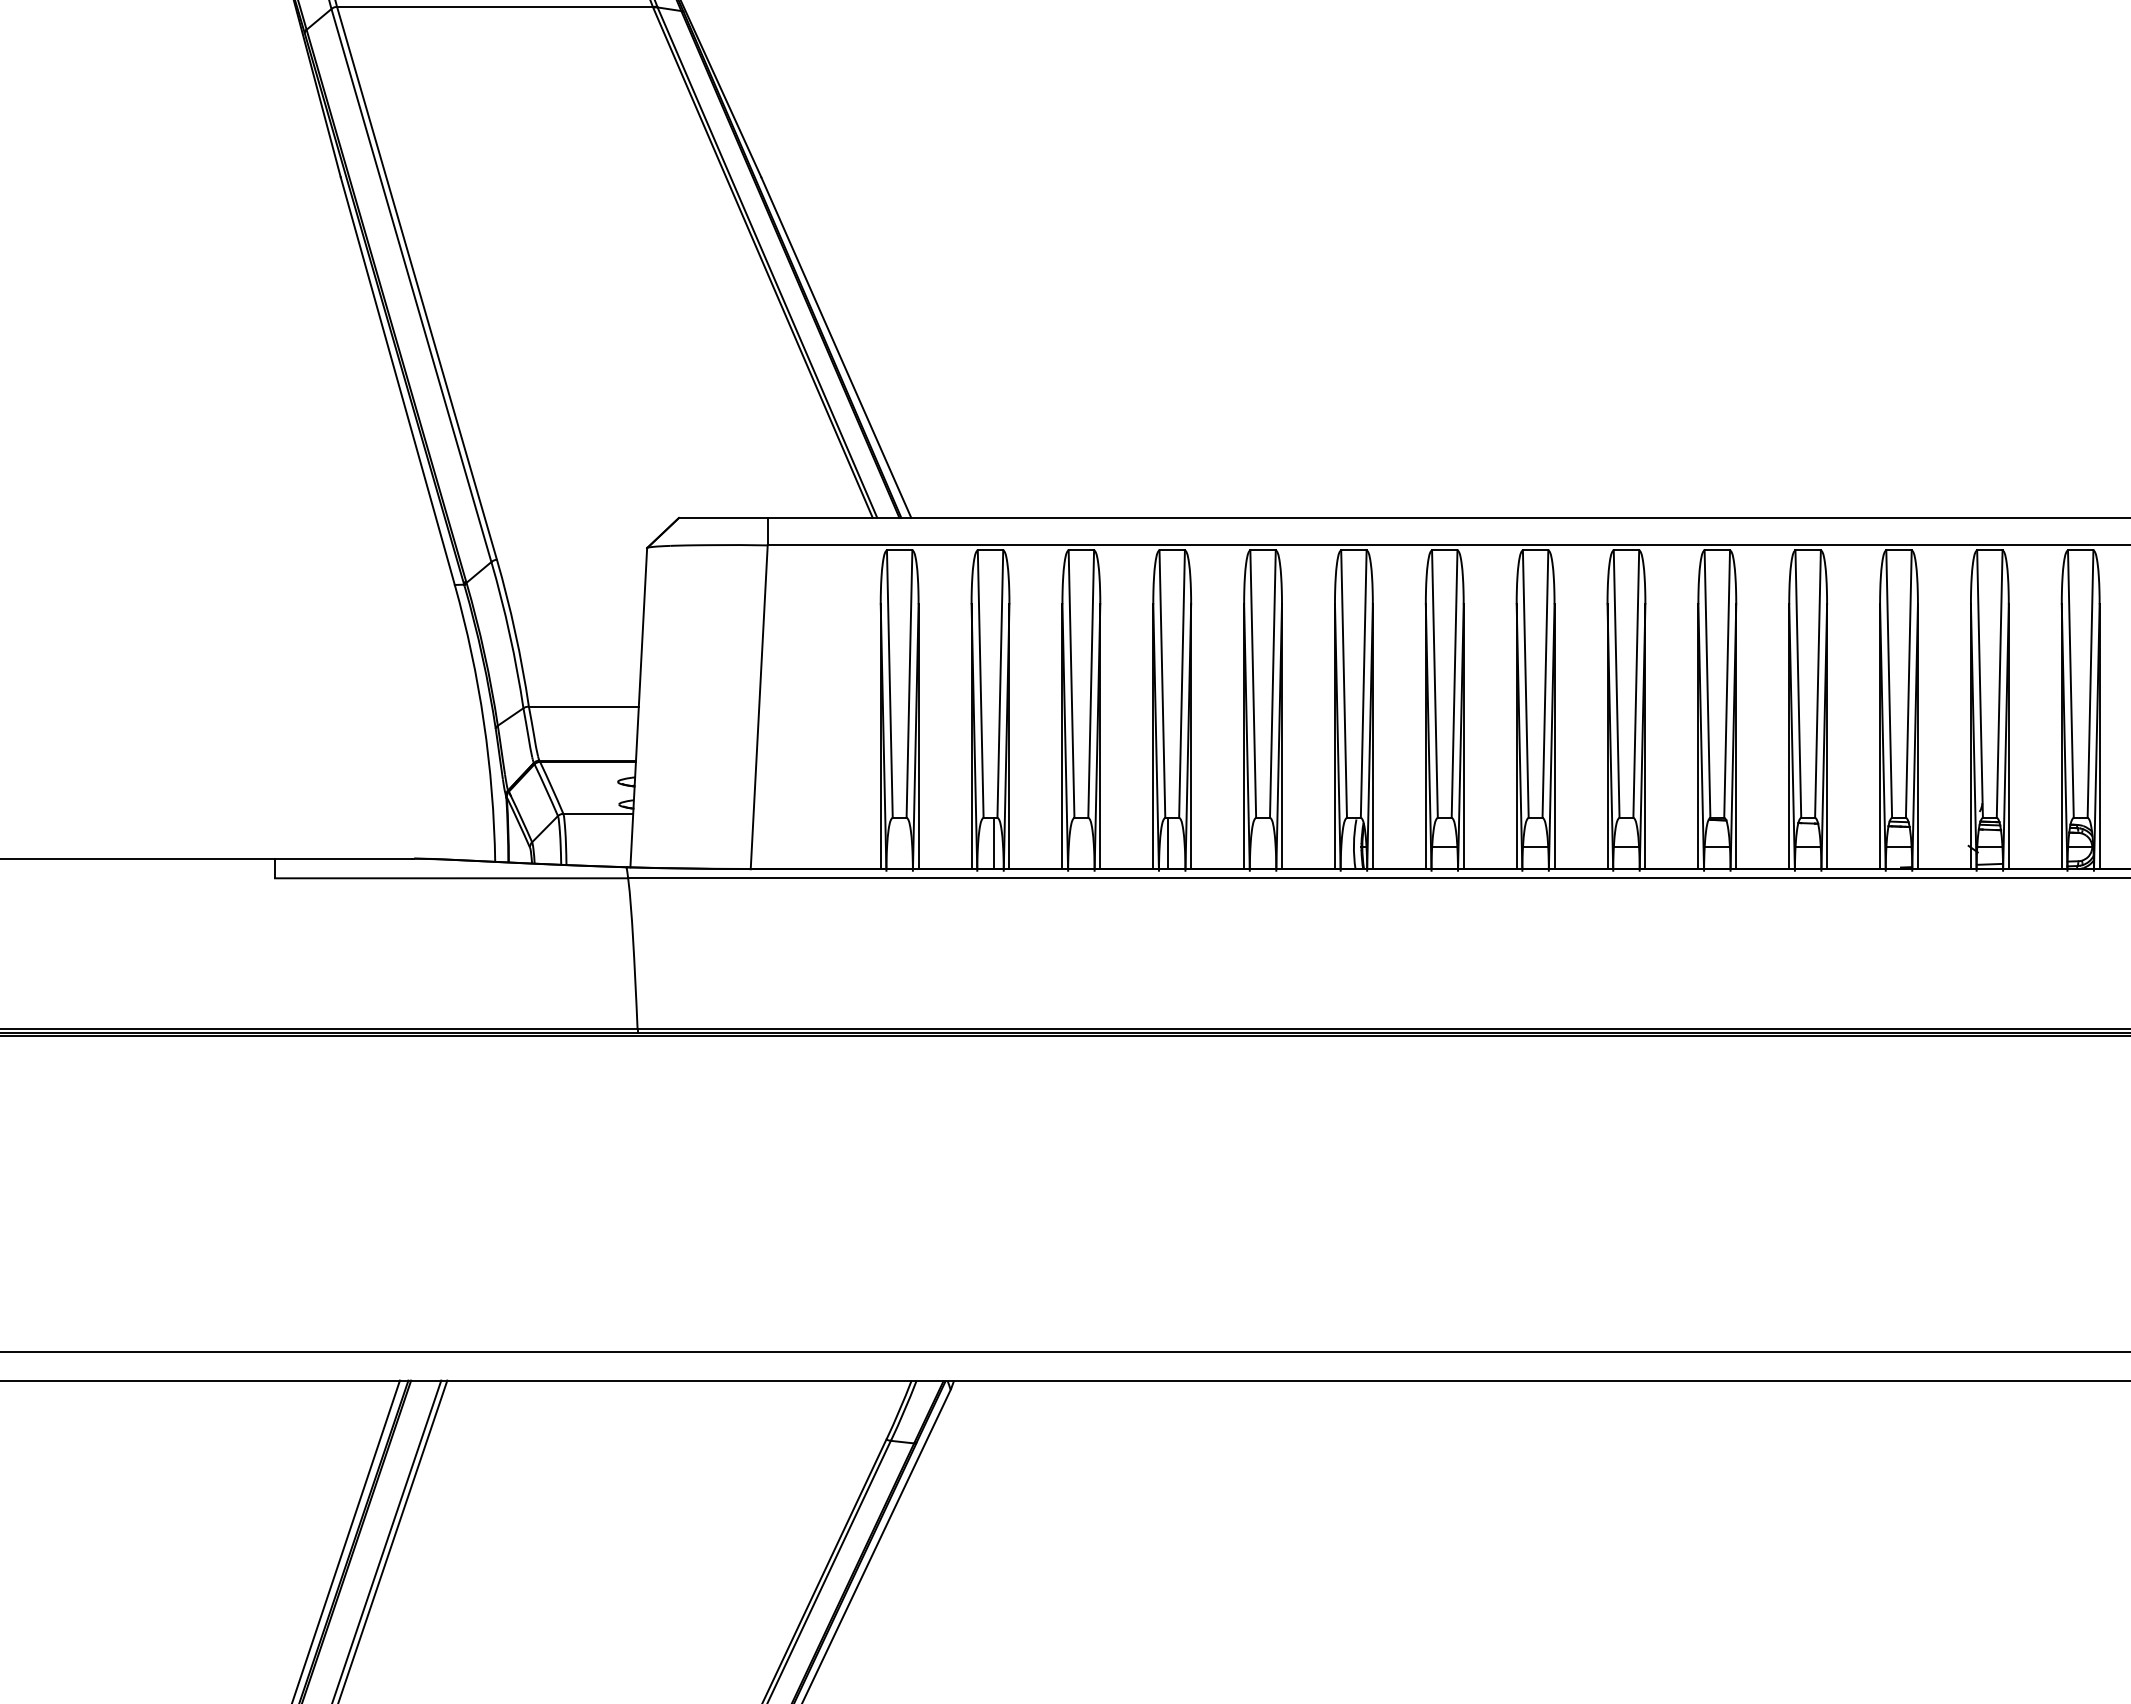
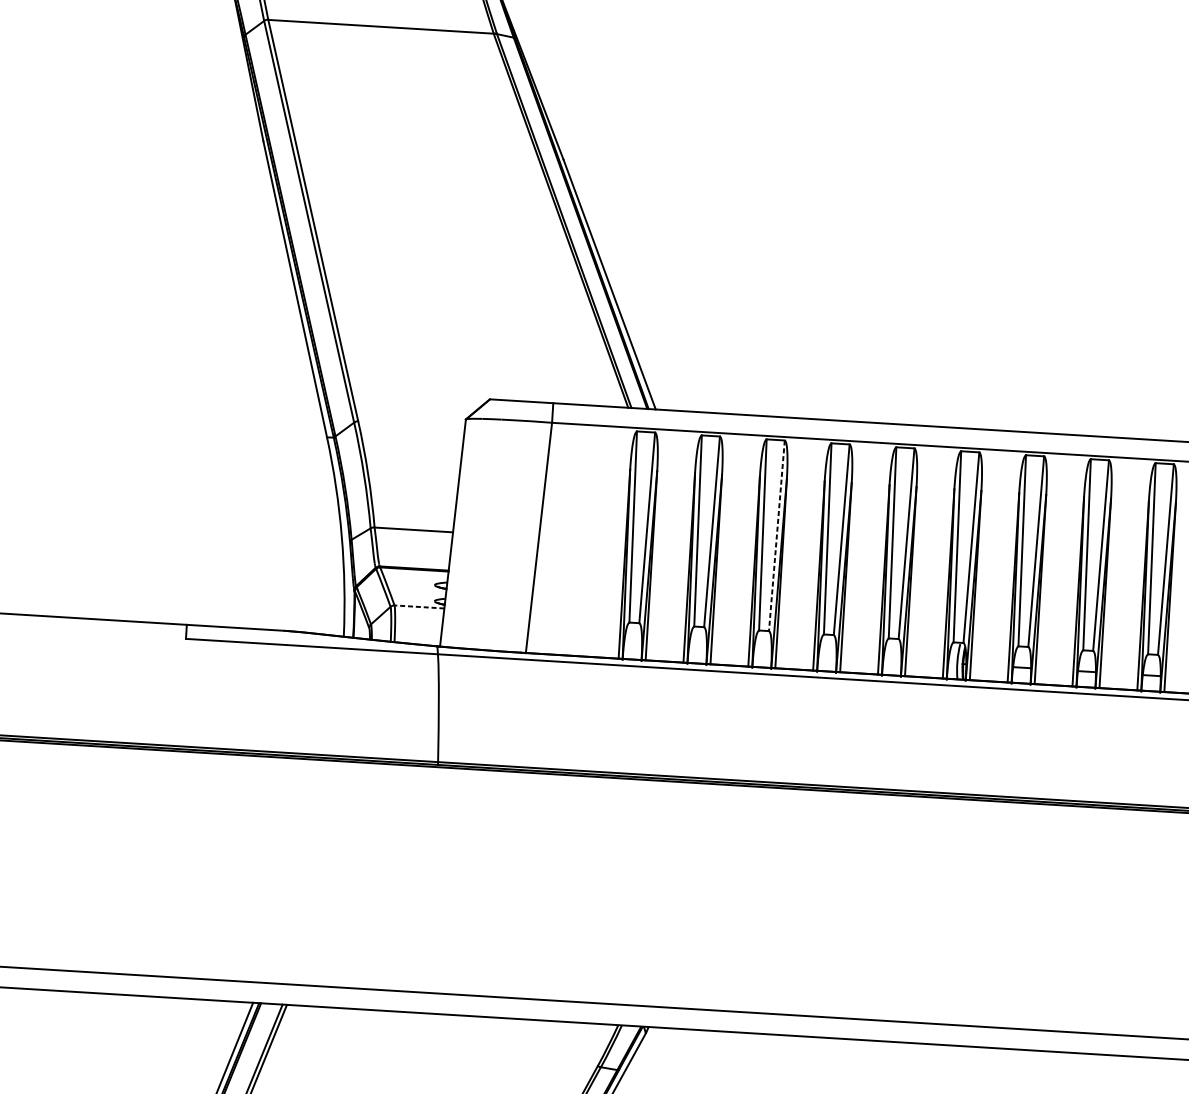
line: (1091, 683) -> (777, 535), solid -> dashed
line: (598, 813) -> (419, 606), solid -> dashed
line: (994, 842) -> (700, 644), removed
line: (1168, 842) -> (825, 652), removed

